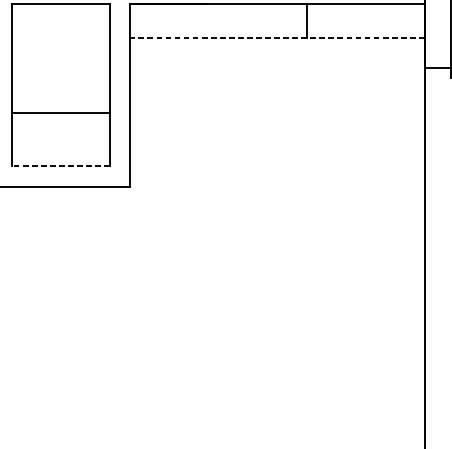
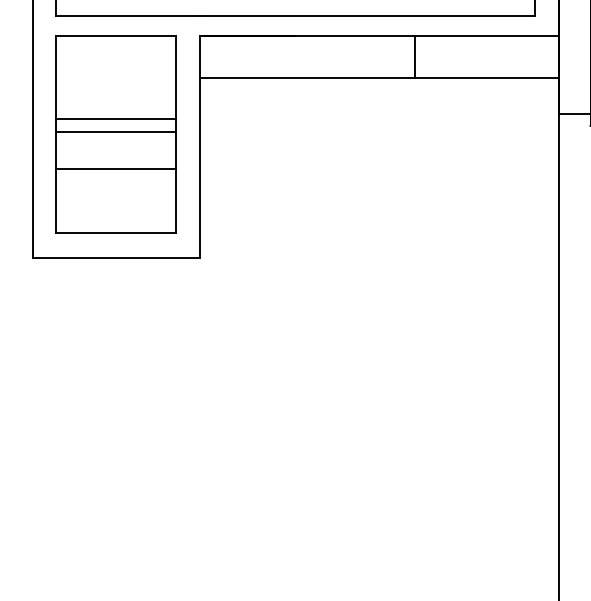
line: (276, 38) -> (378, 77), dashed -> solid
line: (60, 72) -> (116, 119), added
line: (60, 82) -> (116, 131), added
line: (60, 165) -> (116, 232), dashed -> solid

